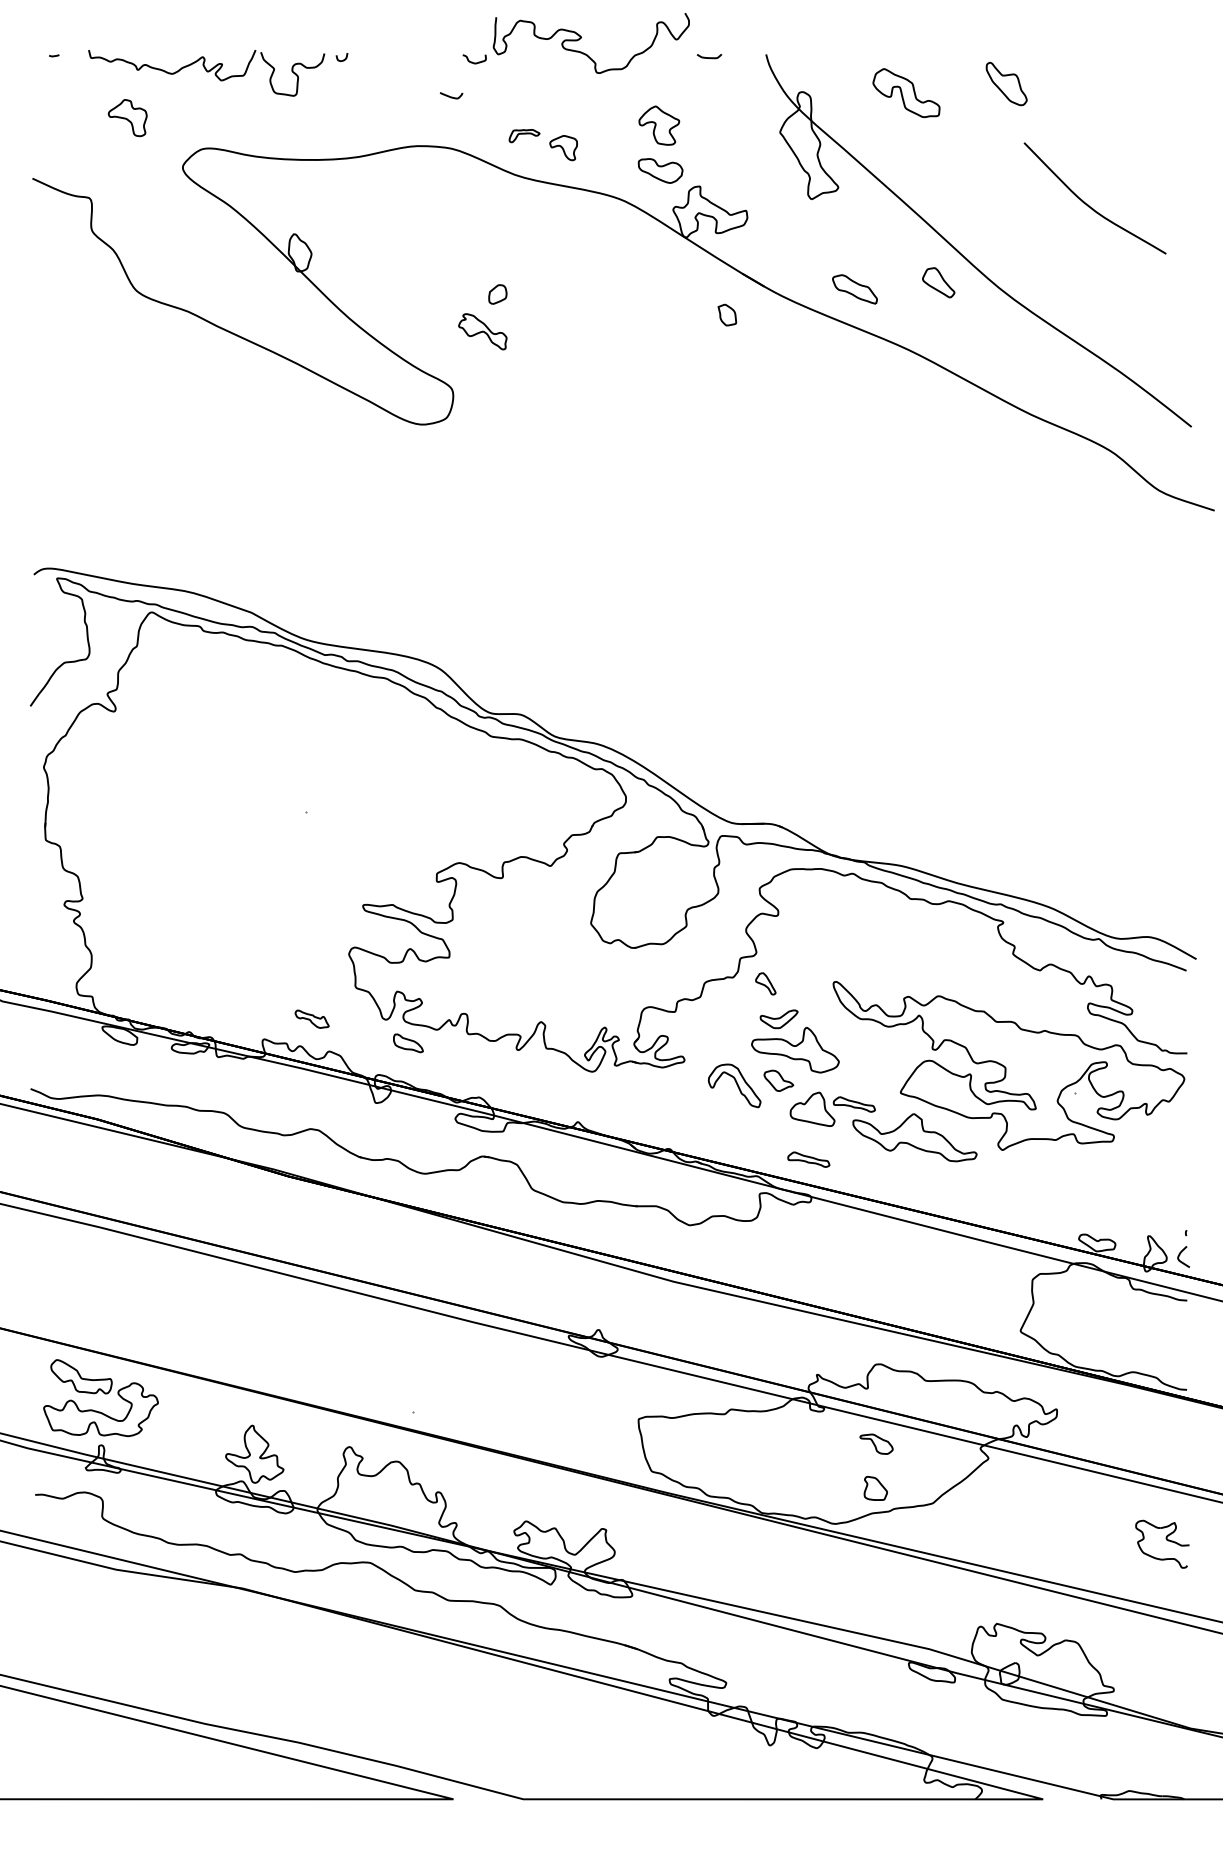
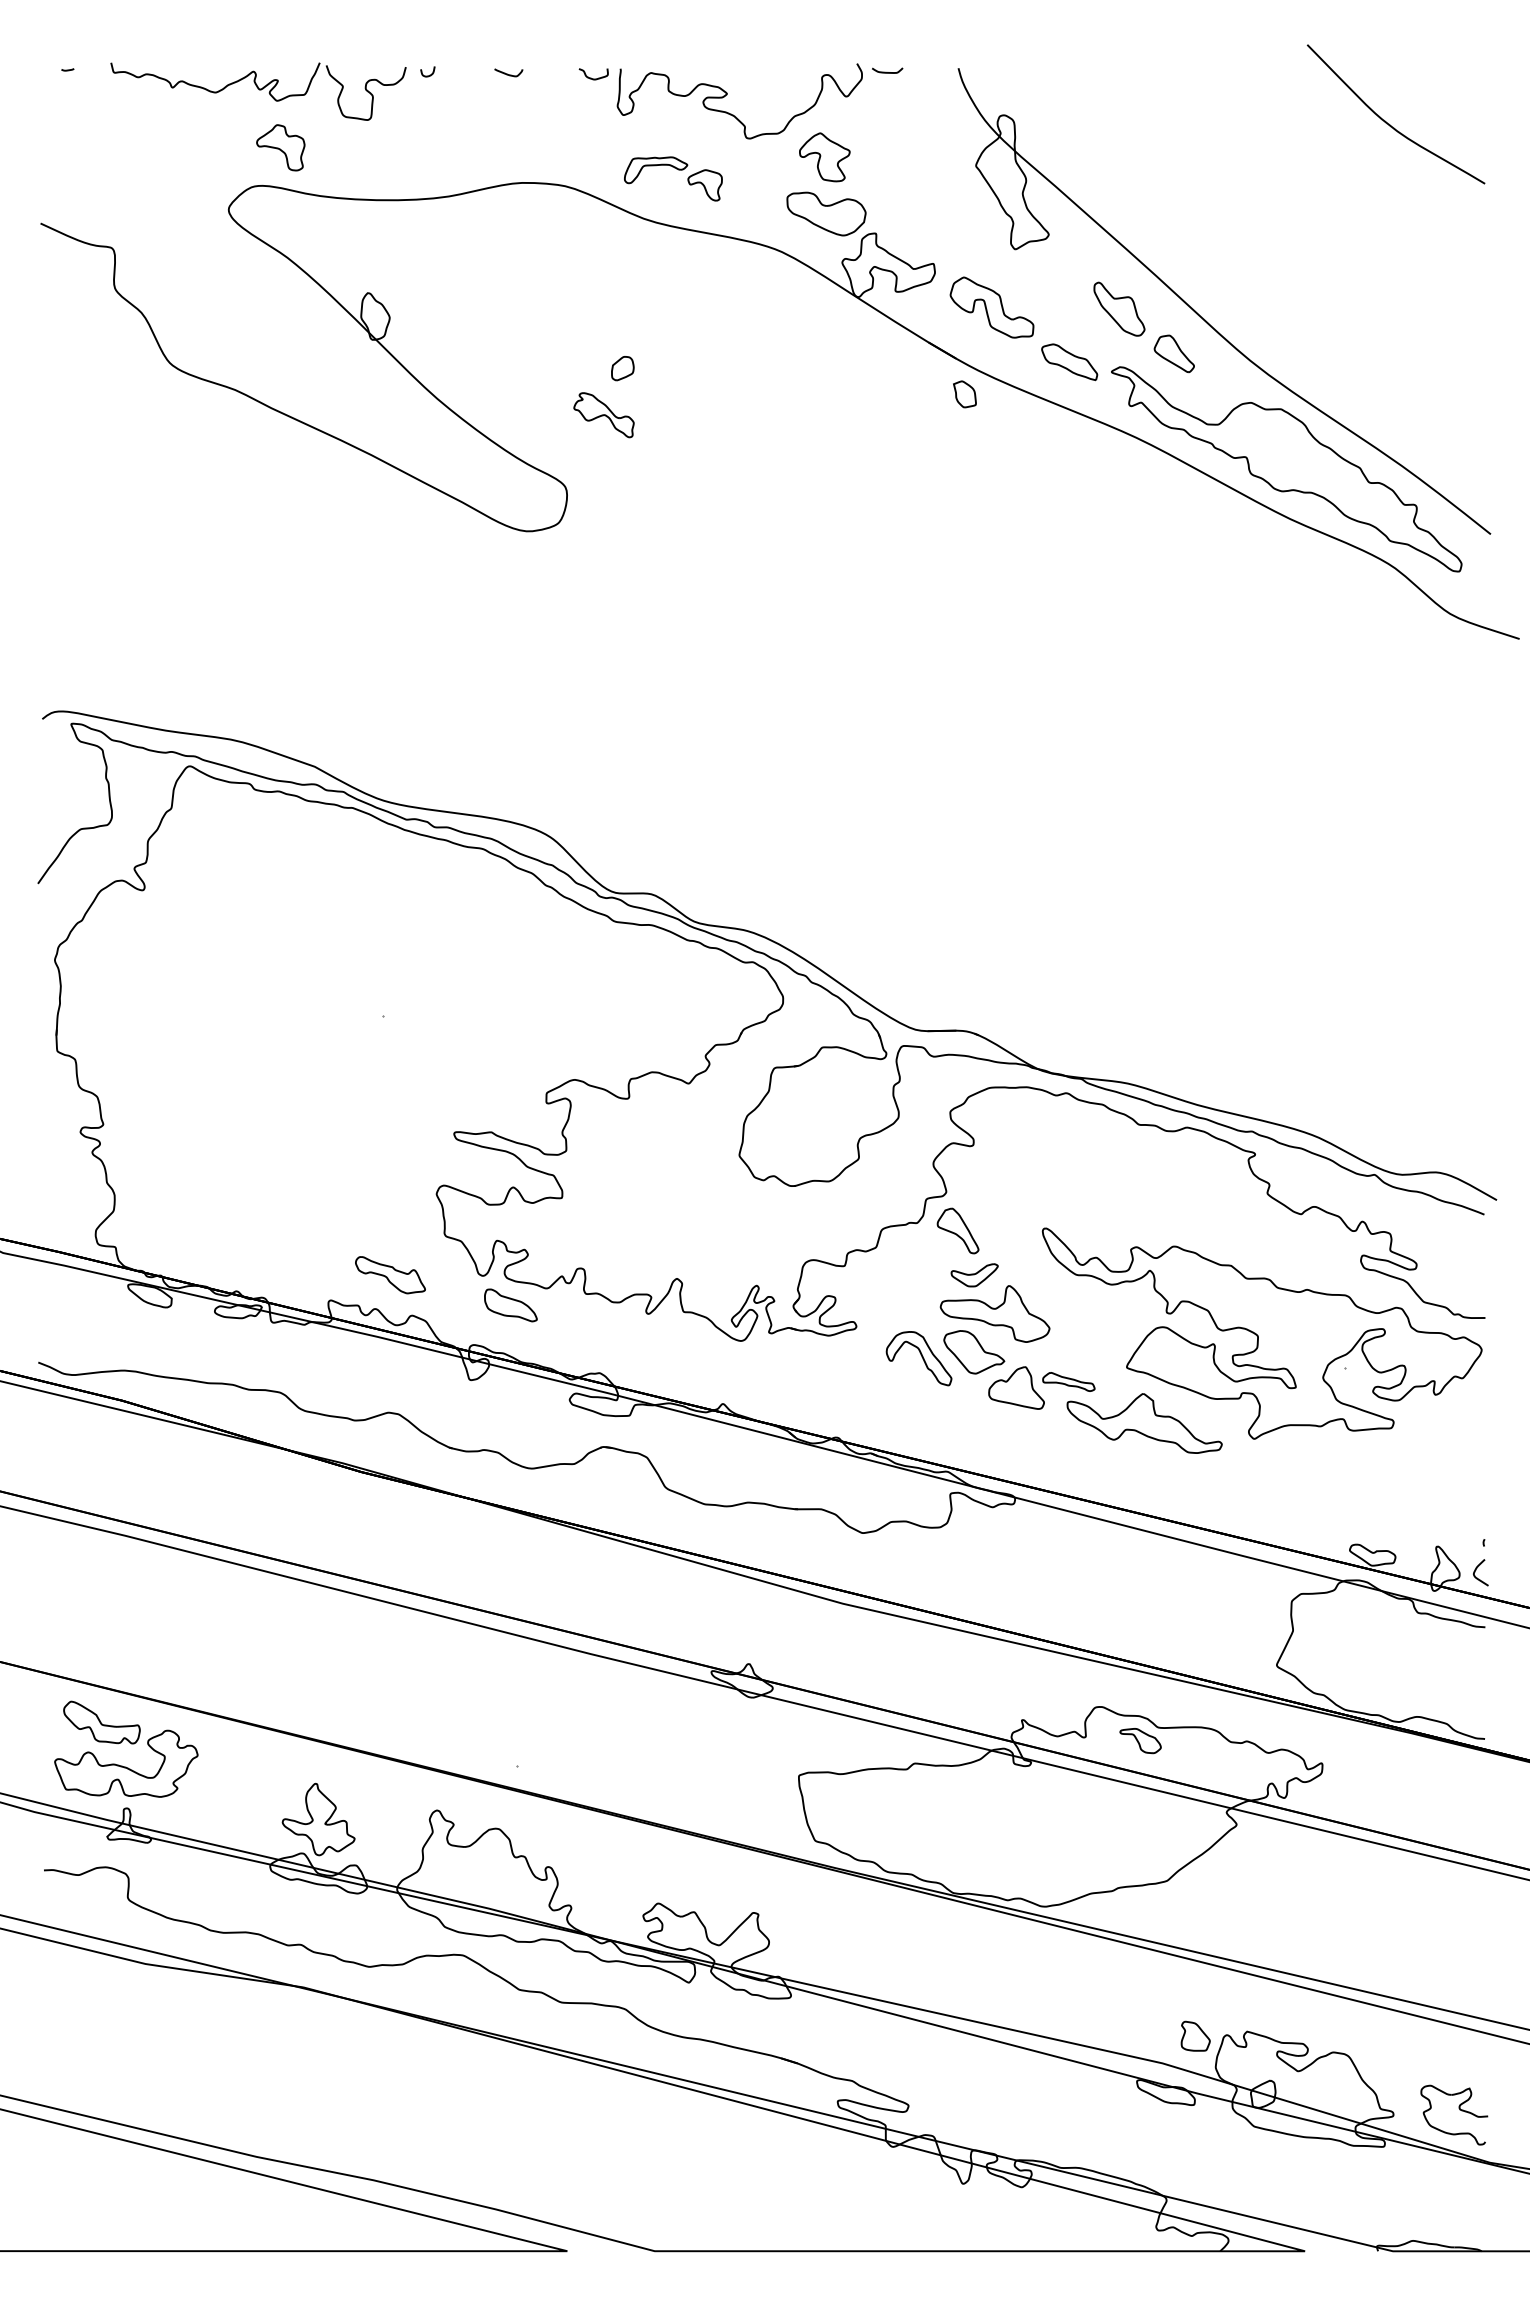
curve: (581, 37) -> (727, 94), moved
part: (1006, 83) -> (1119, 308), moved
part: (906, 93) -> (991, 307), moved
curve: (450, 96) -> (507, 73), moved
part: (127, 117) -> (280, 147), moved
part: (524, 136) -> (656, 170), size x1.67
part: (660, 170) -> (826, 213), size x1.43
curve: (1089, 205) -> (1389, 123), moved
part: (726, 315) -> (964, 394), moved
part: (1028, 375) -> (1286, 469), added
part: (765, 983) -> (957, 1230), size x1.67
part: (312, 1019) -> (390, 1275), size x1.67
part: (408, 1043) -> (510, 1305), size x1.43
part: (778, 1080) -> (974, 1352), size x1.67
part: (808, 1159) -> (1011, 1450), removed
part: (876, 1444) -> (1140, 1741), moved
part: (875, 1487) -> (1195, 2035), moved
part: (1166, 1540) -> (1459, 2110), moved

